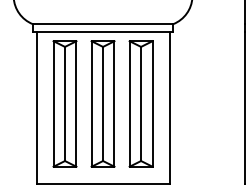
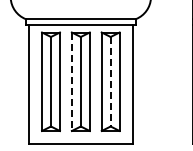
line: (140, 103) -> (110, 81), solid -> dashed
line: (91, 104) -> (71, 82), solid -> dashed

